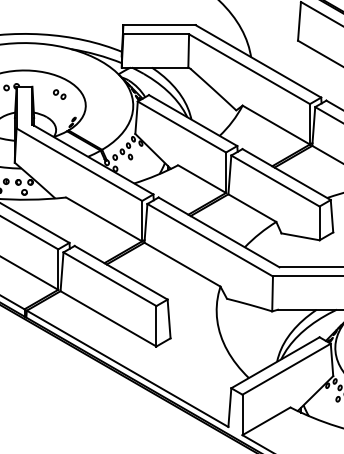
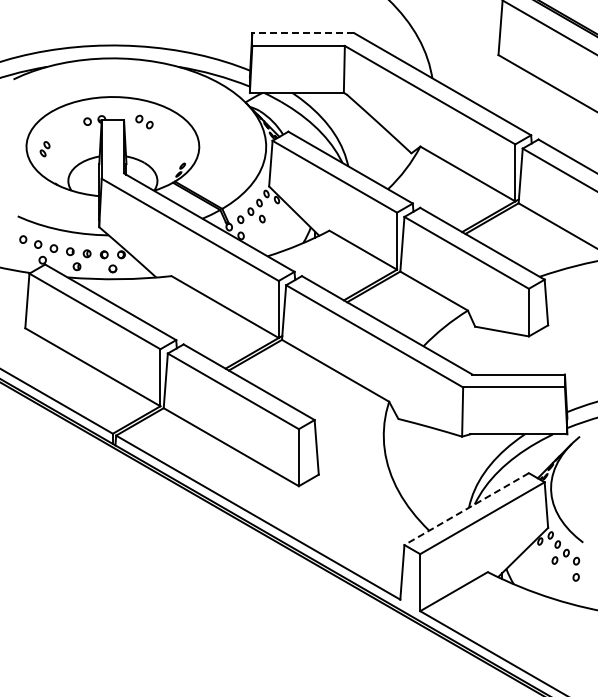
line: (159, 25) -> (303, 33), solid -> dashed
part: (59, 94) -> (144, 121), moved
line: (275, 363) -> (466, 509), solid -> dashed

